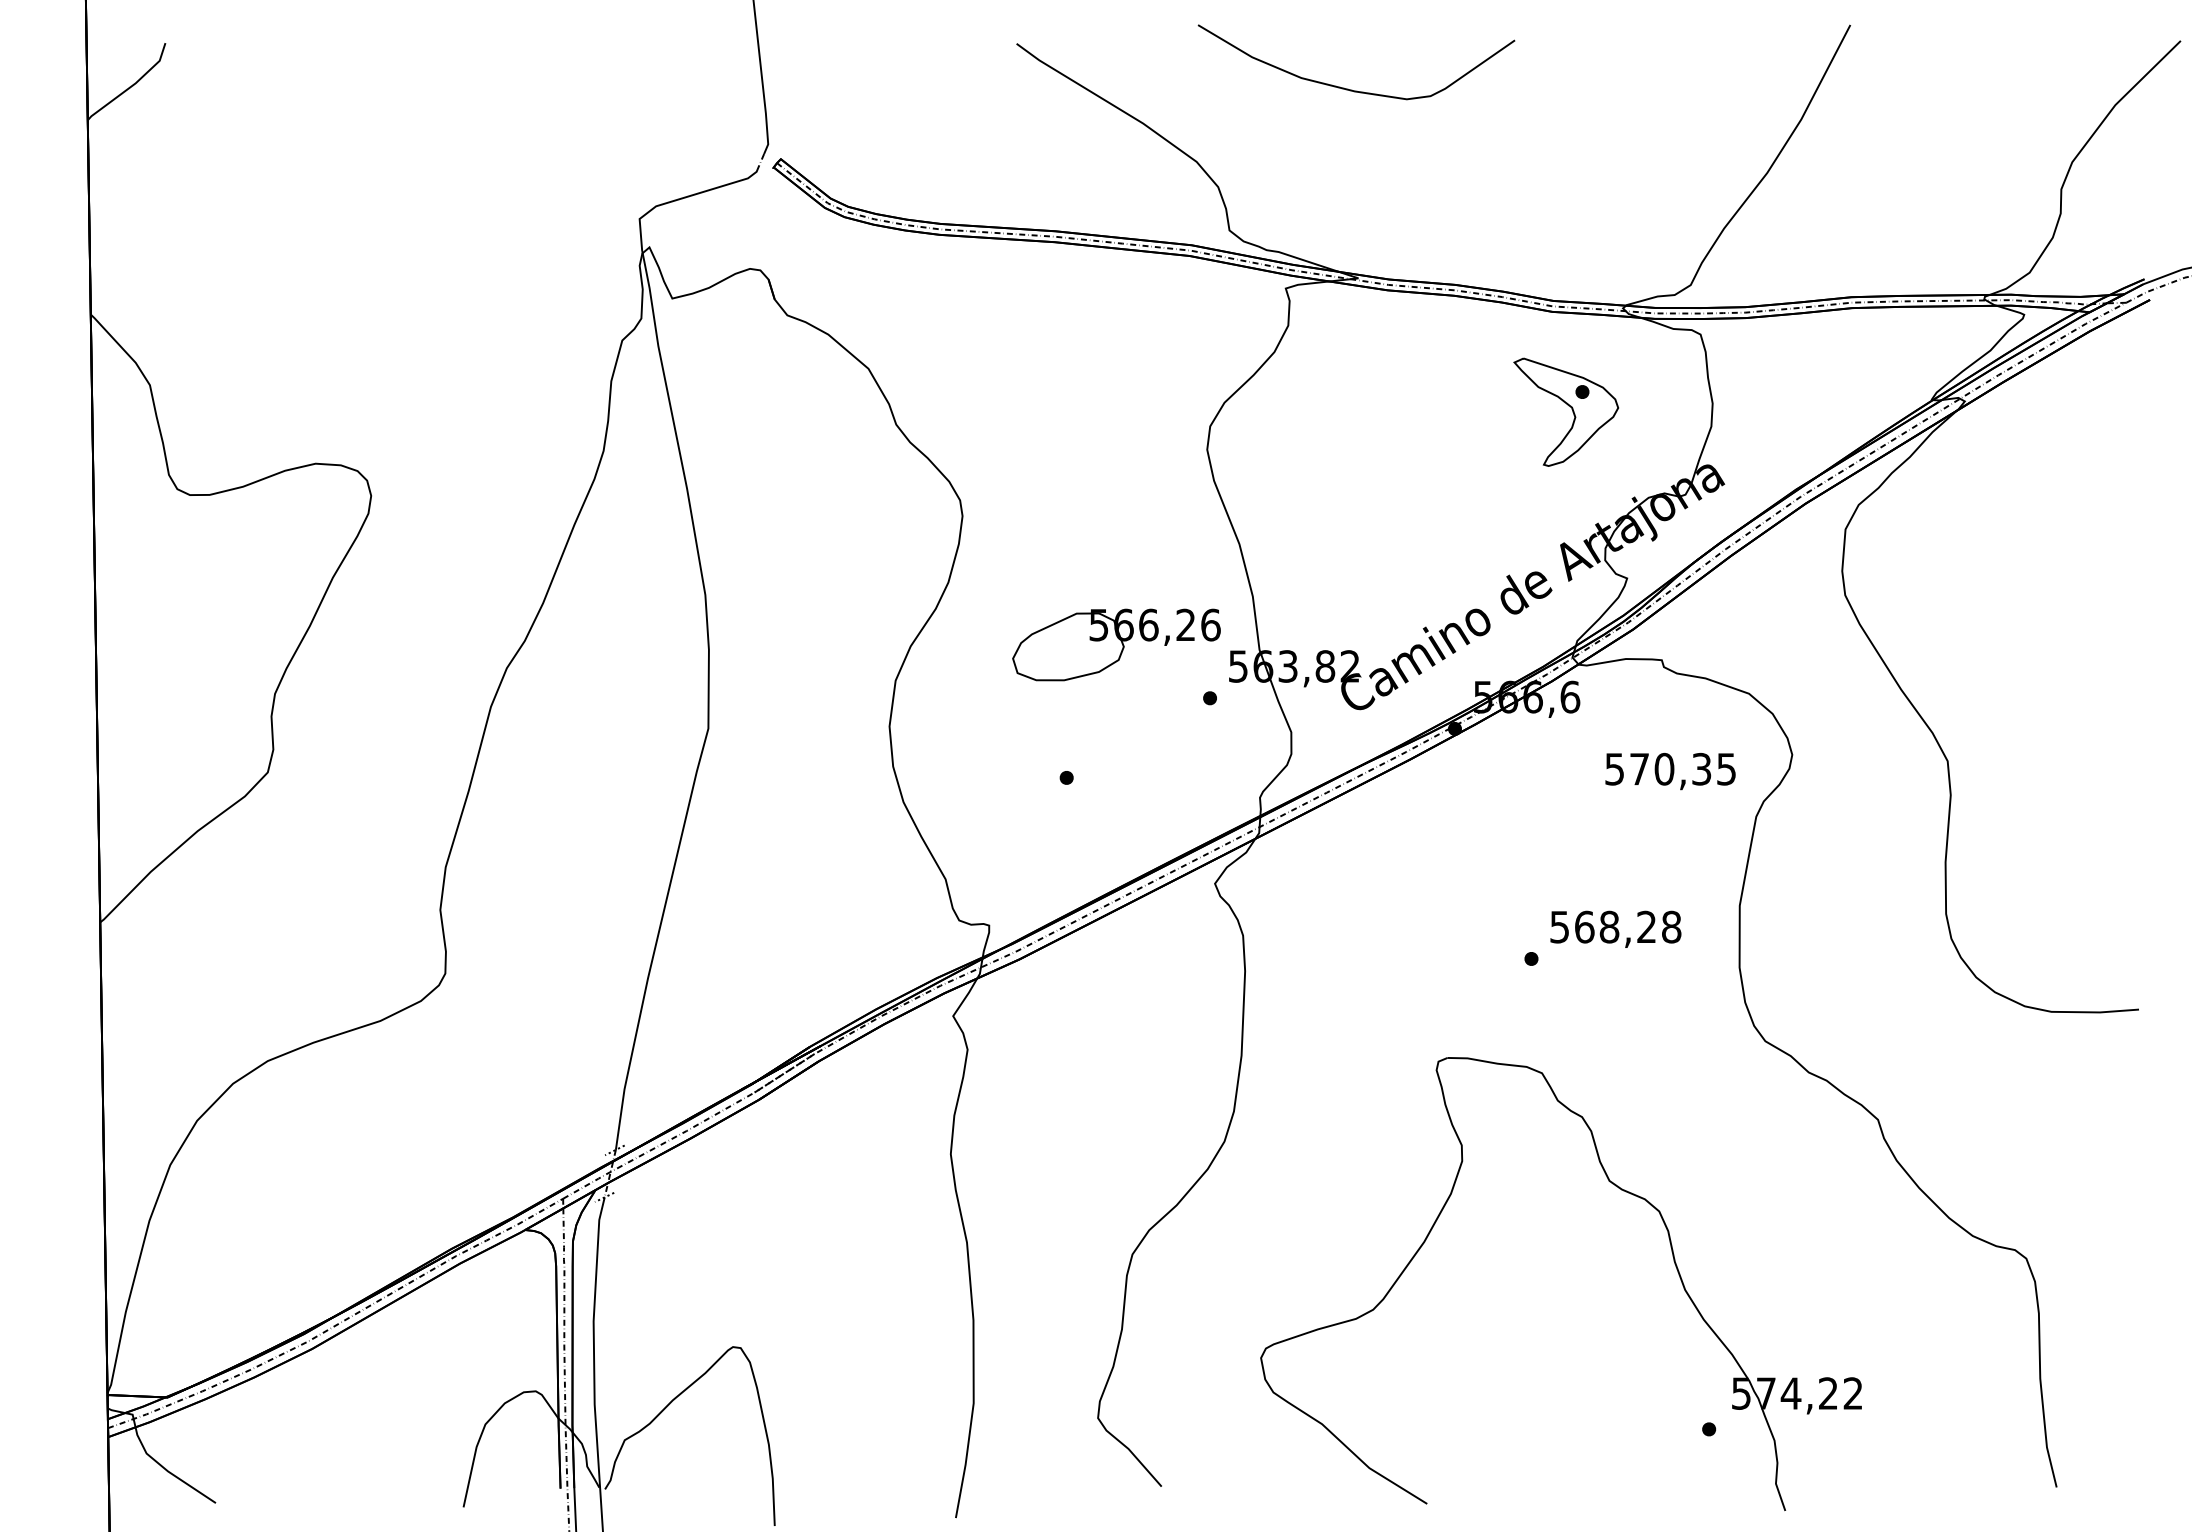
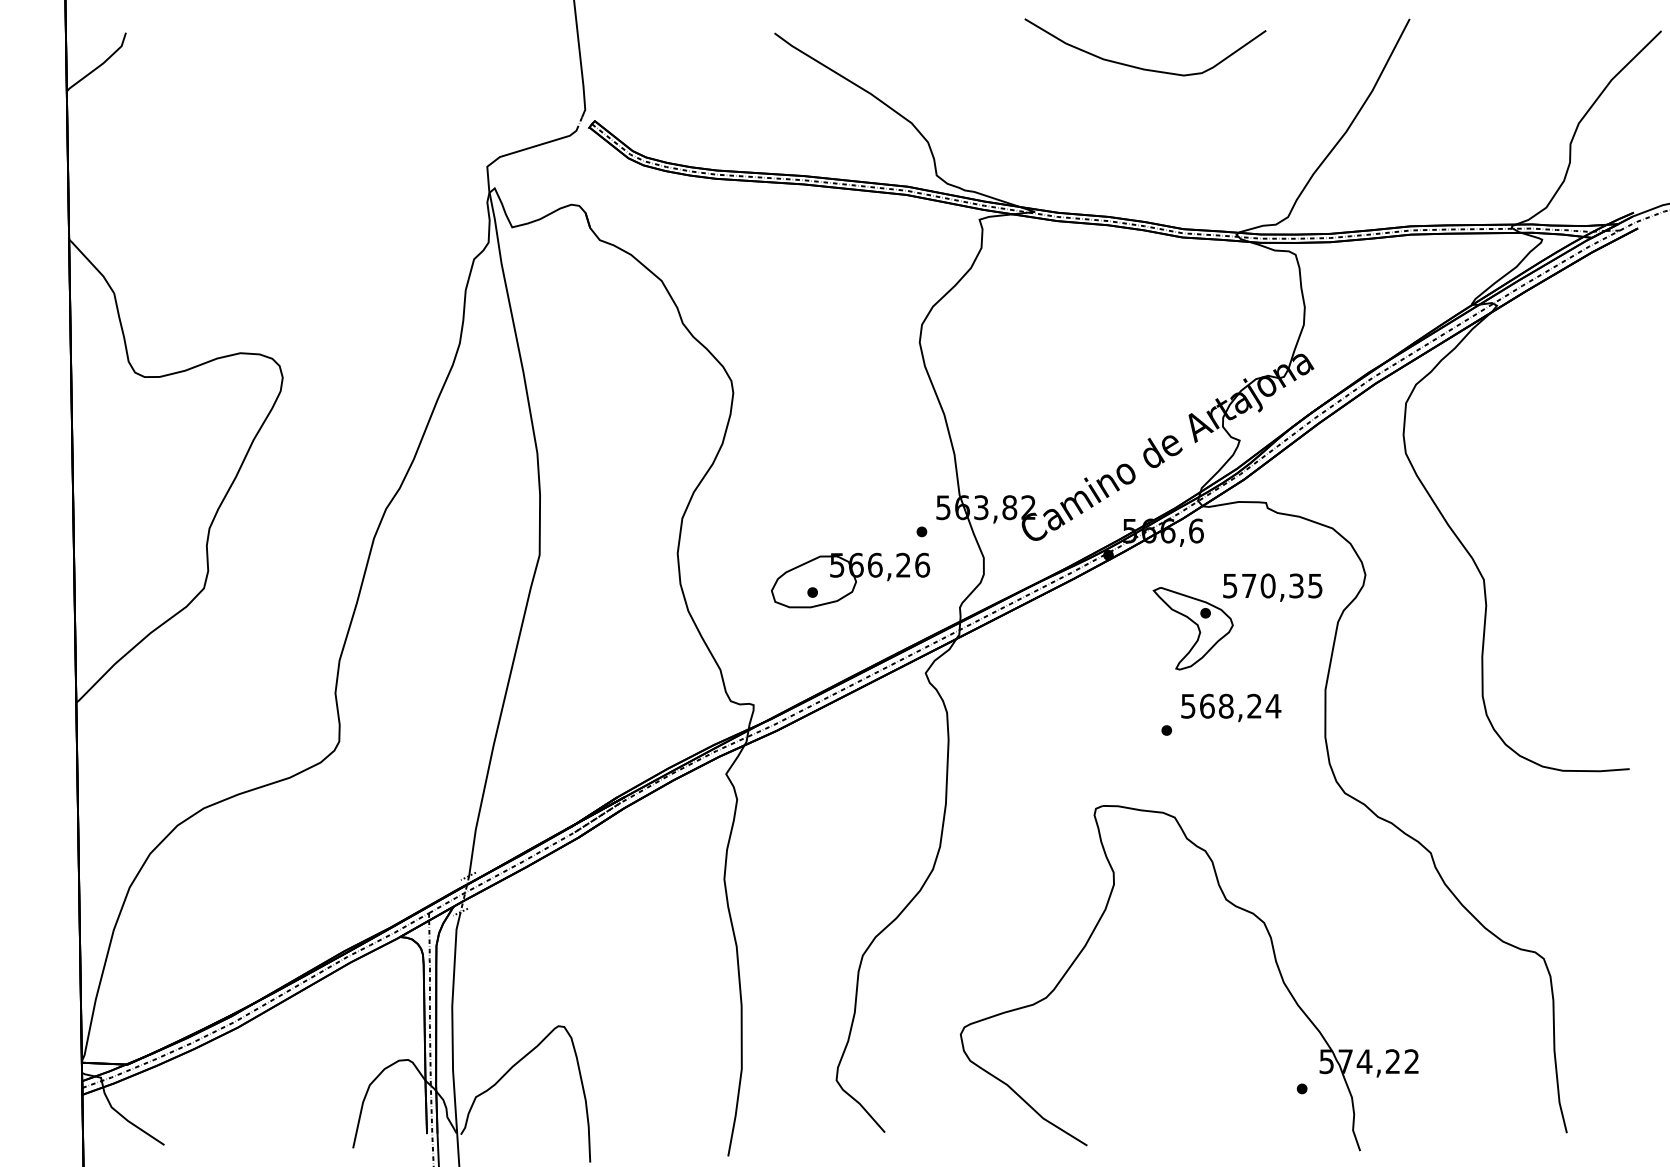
curve: (1348, 88) -> (1139, 67), moved
part: (1566, 411) -> (1193, 628), moved
part: (1116, 644) -> (850, 580), moved
text: (1671, 926) -> (1273, 705), 568,28 -> 568,24

